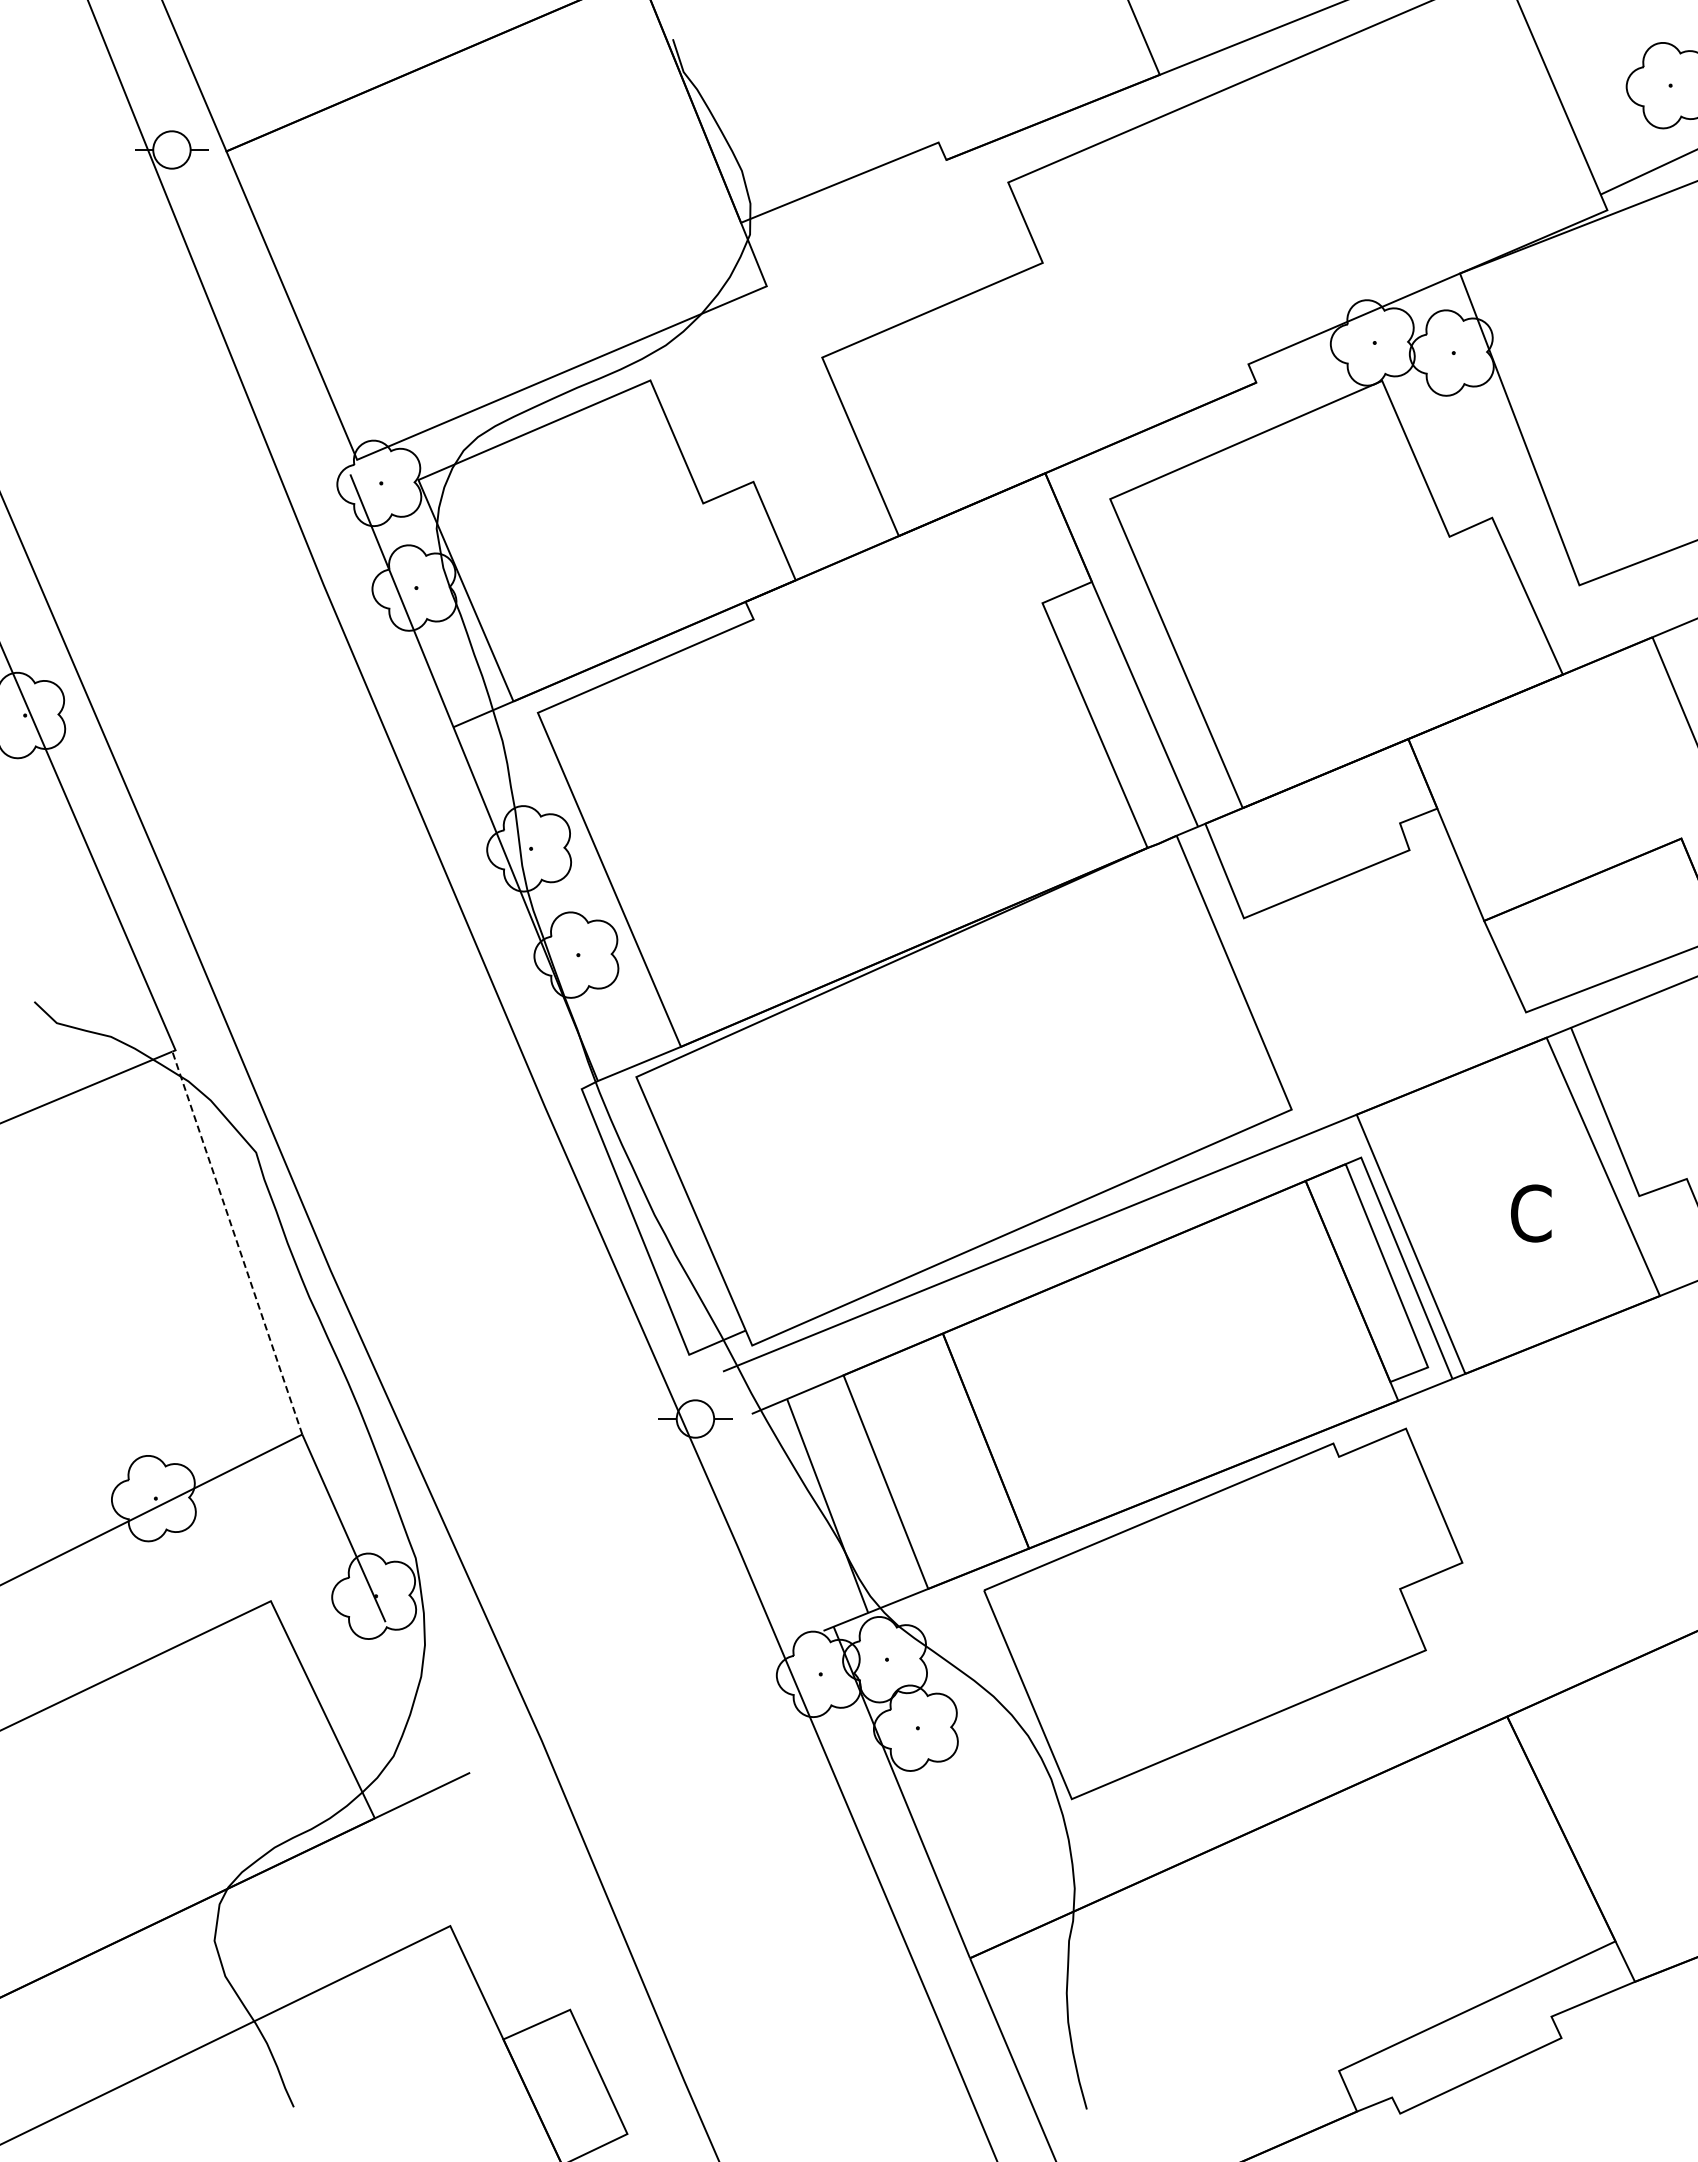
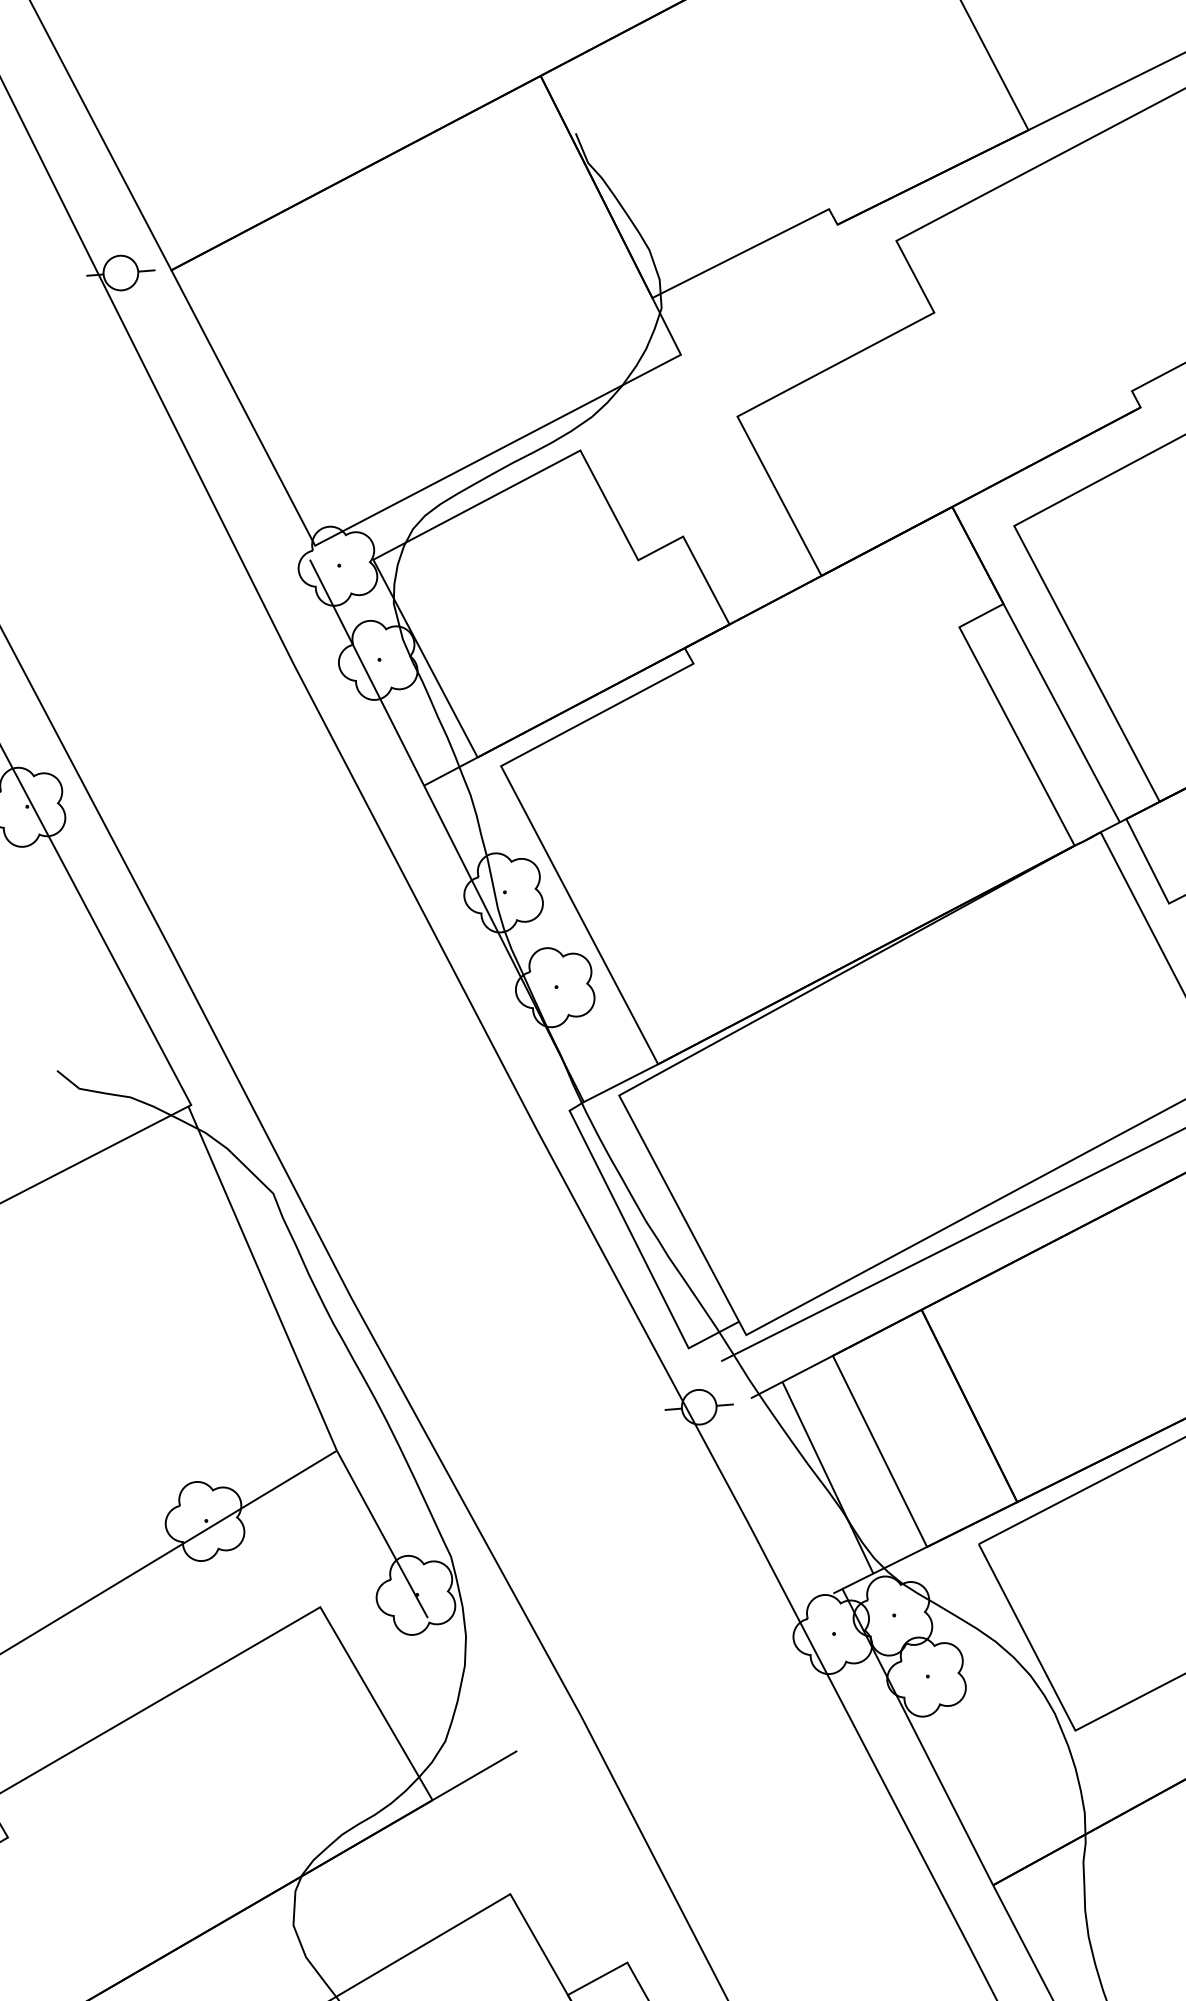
line: (237, 1242) -> (262, 1278), dashed -> solid

